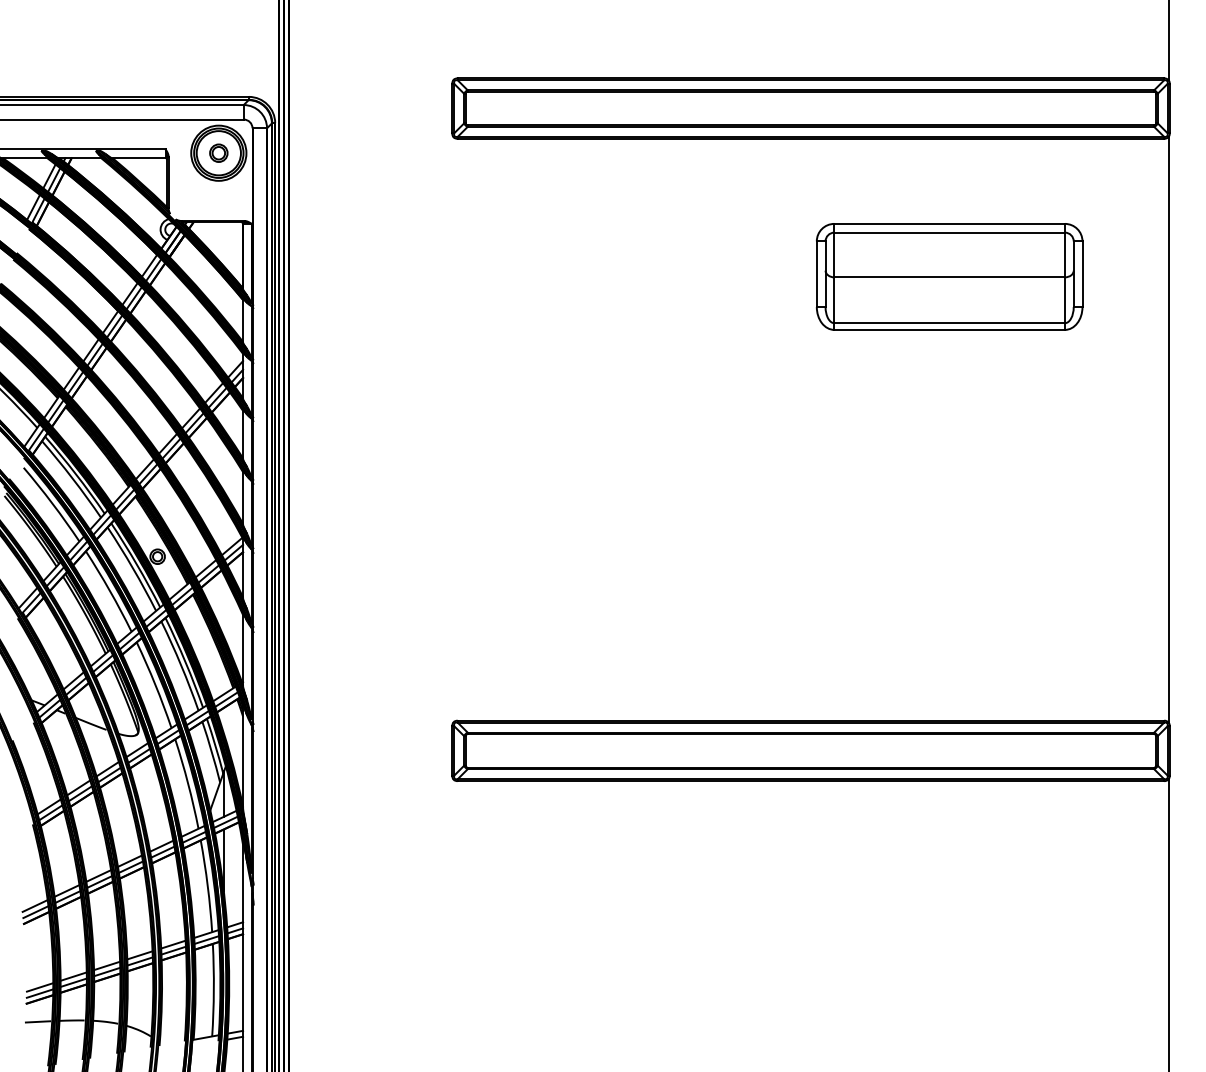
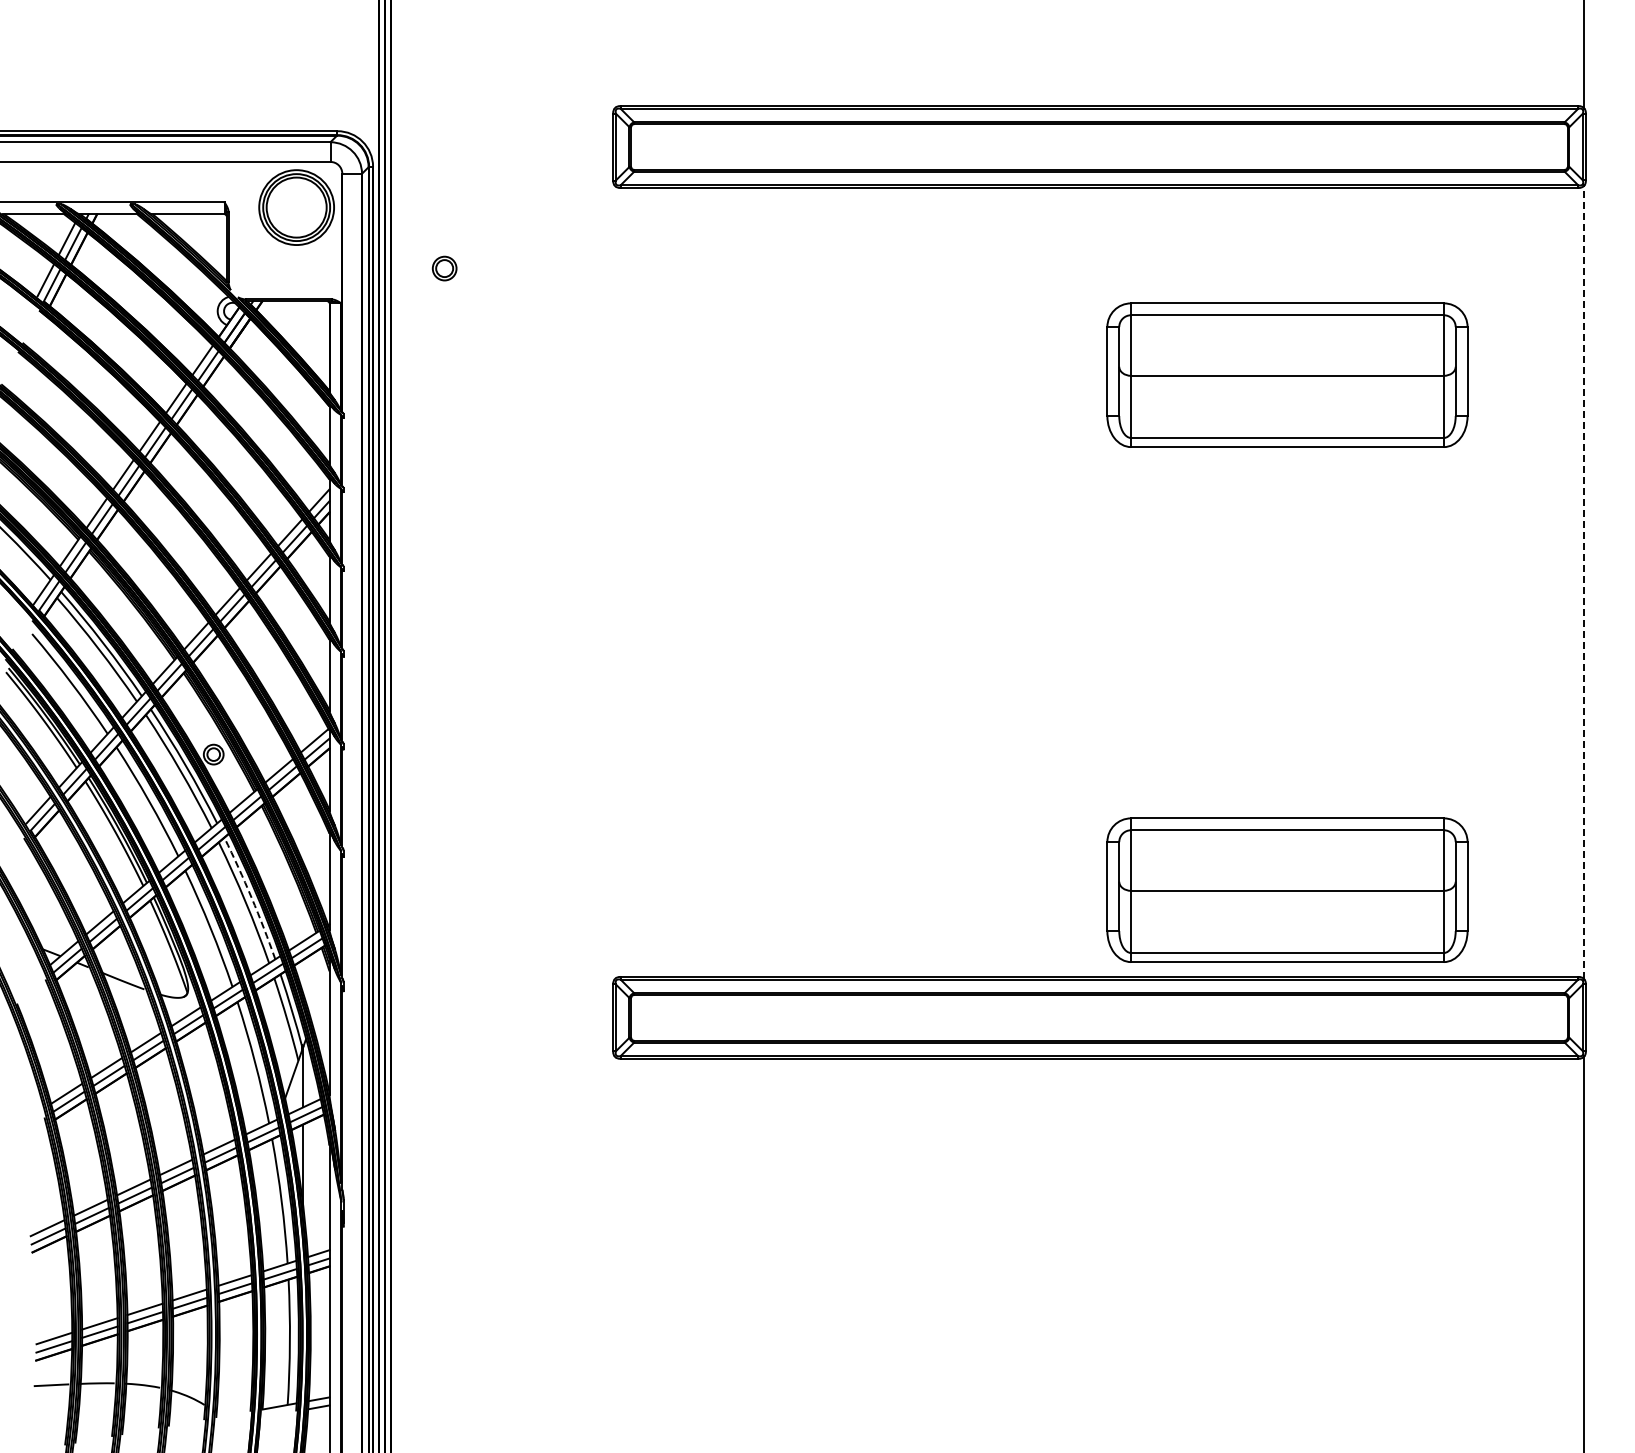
part: (218, 153) -> (444, 268), moved
line: (1168, 429) -> (1584, 582), solid -> dashed
part: (949, 656) -> (1287, 889), added
arc: (185, 662) -> (251, 897), solid -> dashed

